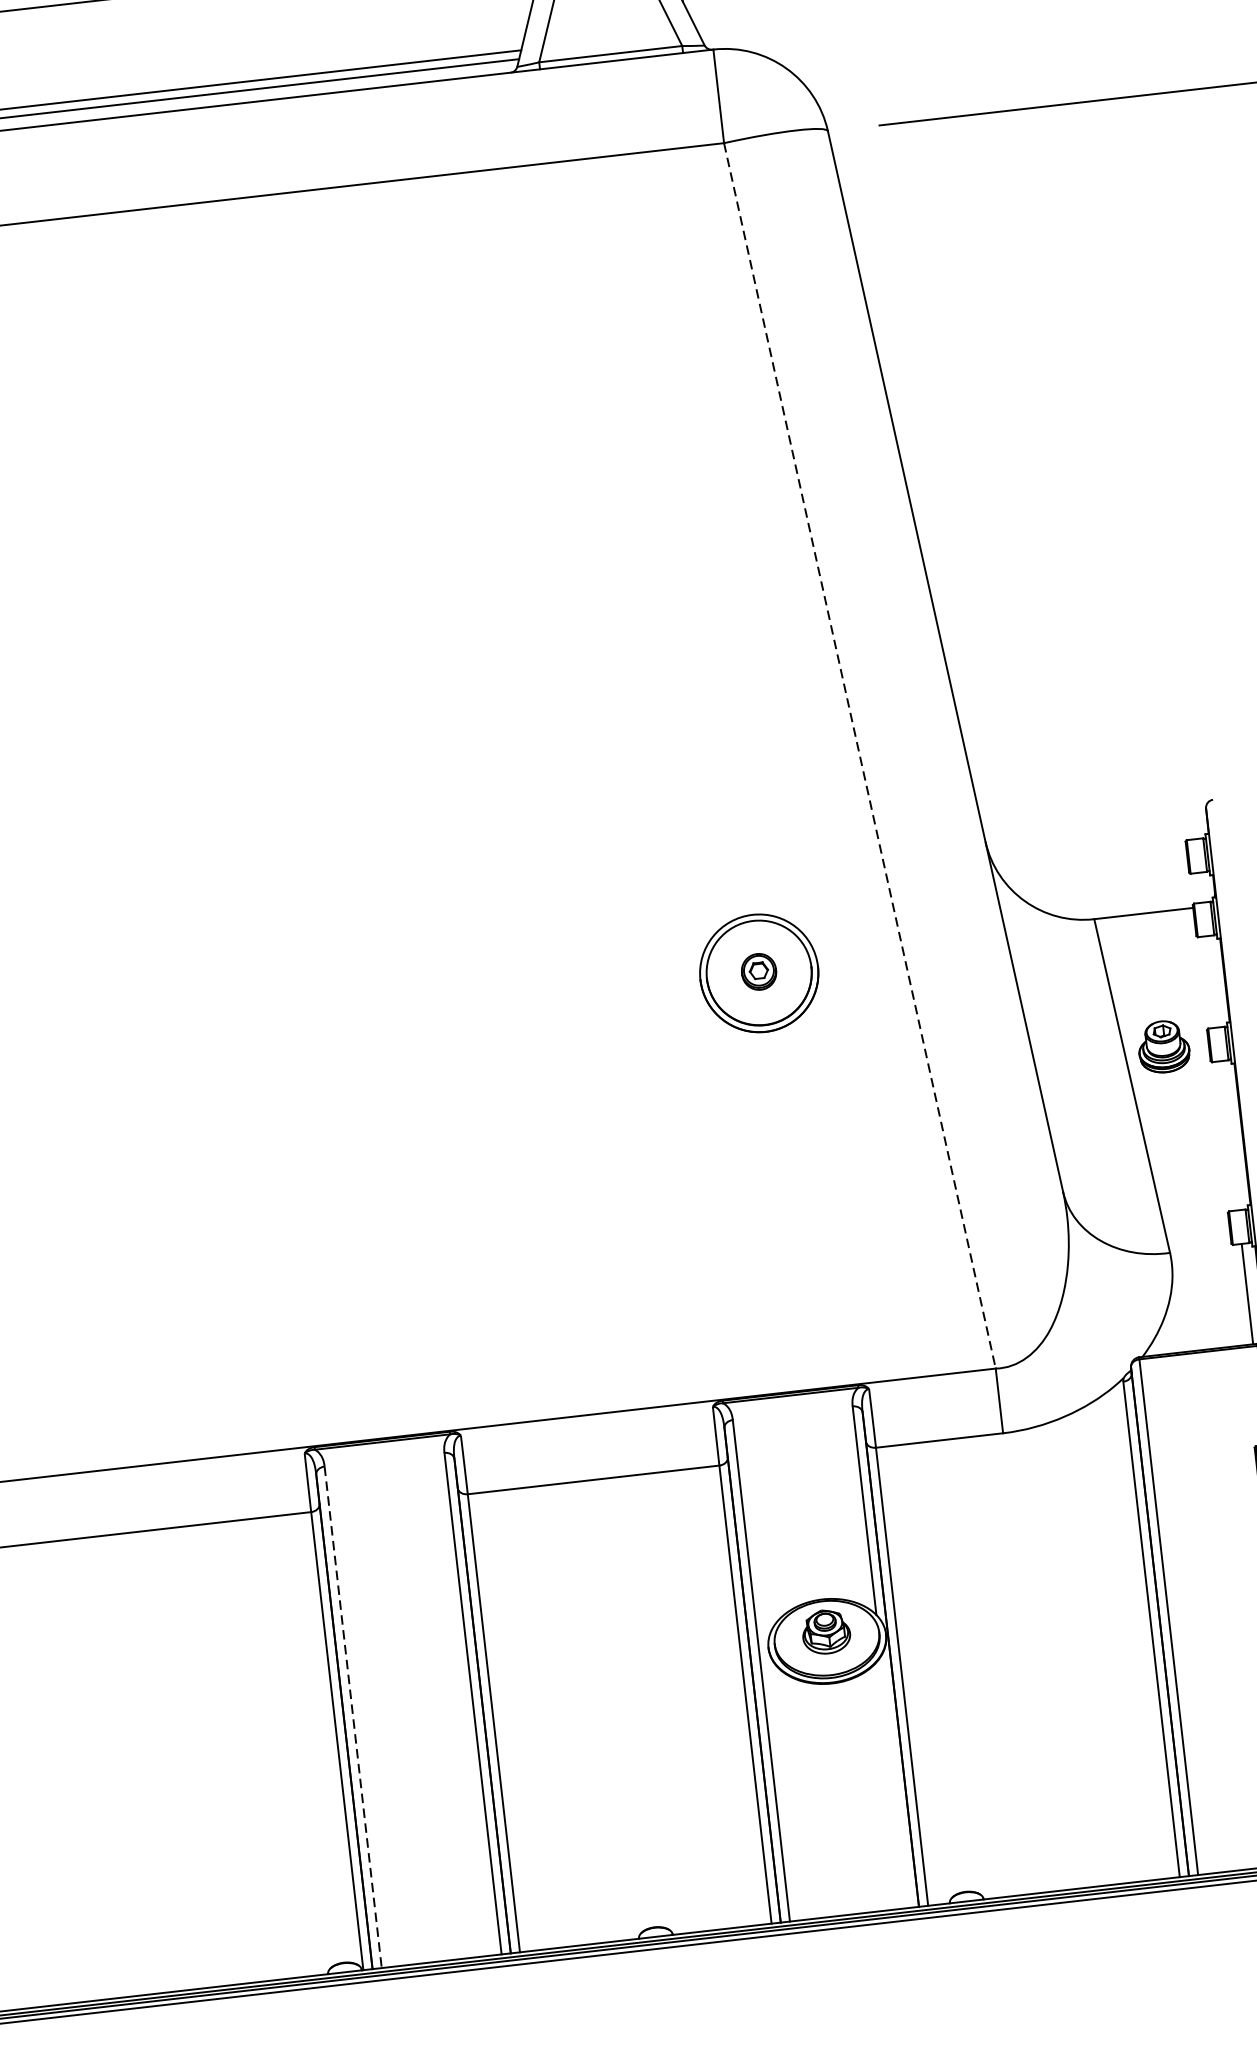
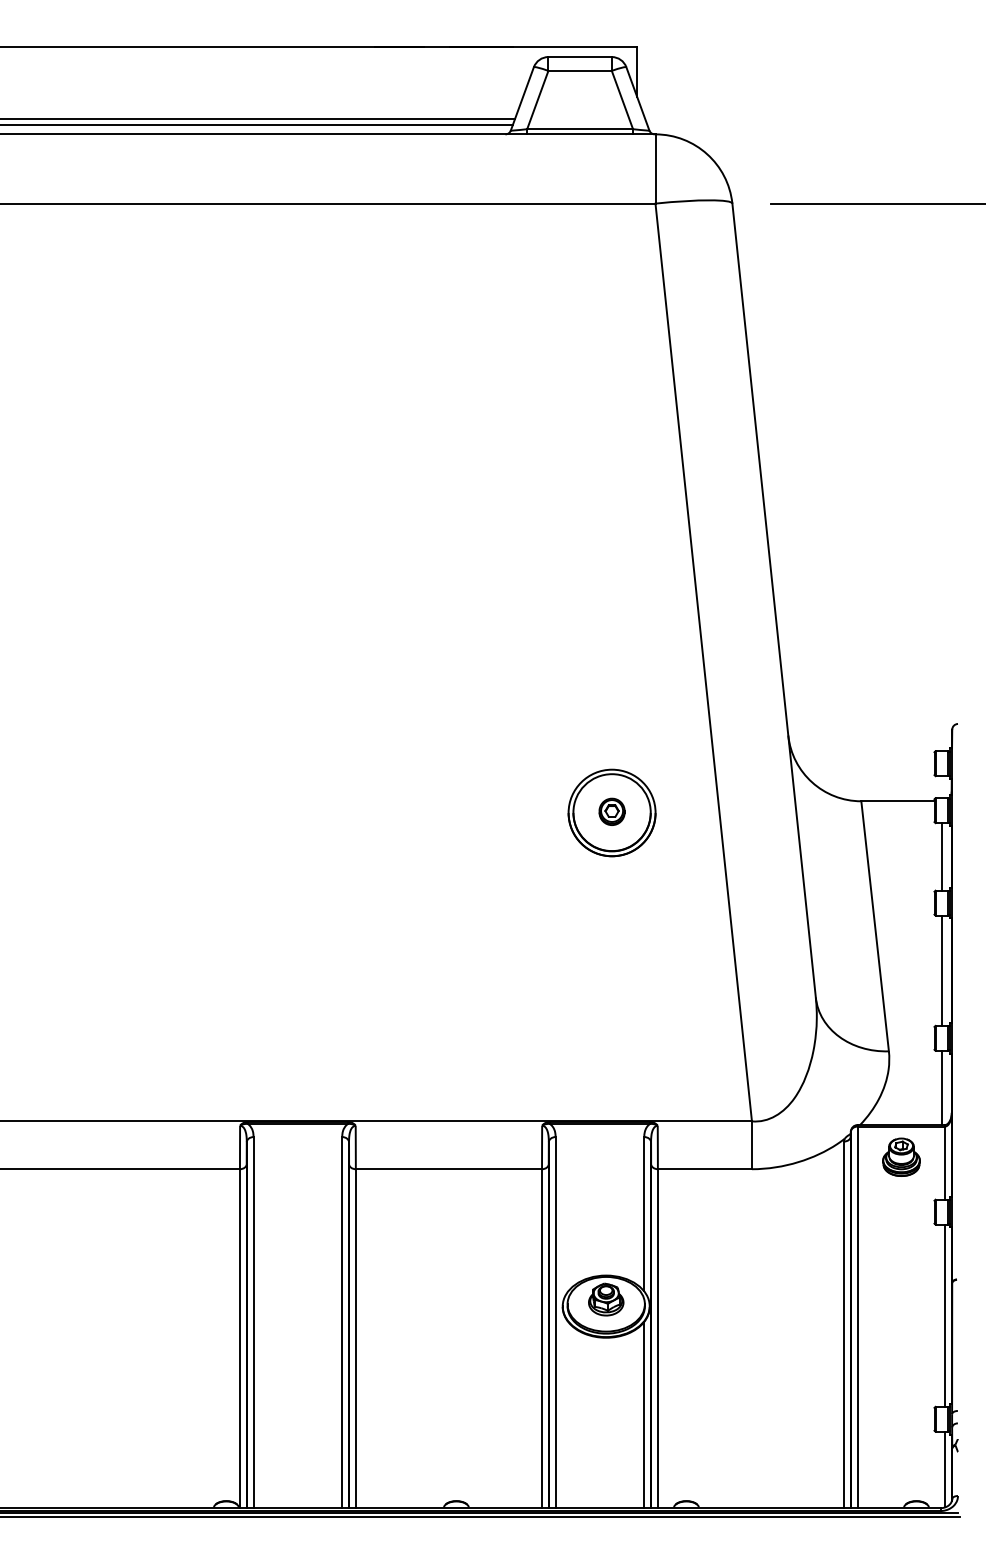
line: (859, 755) -> (703, 662), dashed -> solid
line: (1212, 981) -> (942, 856), added
part: (1163, 1045) -> (901, 1156), moved
line: (1230, 1135) -> (942, 970), added
line: (353, 1717) -> (253, 1322), dashed -> solid
line: (895, 1781) -> (644, 1414), added

